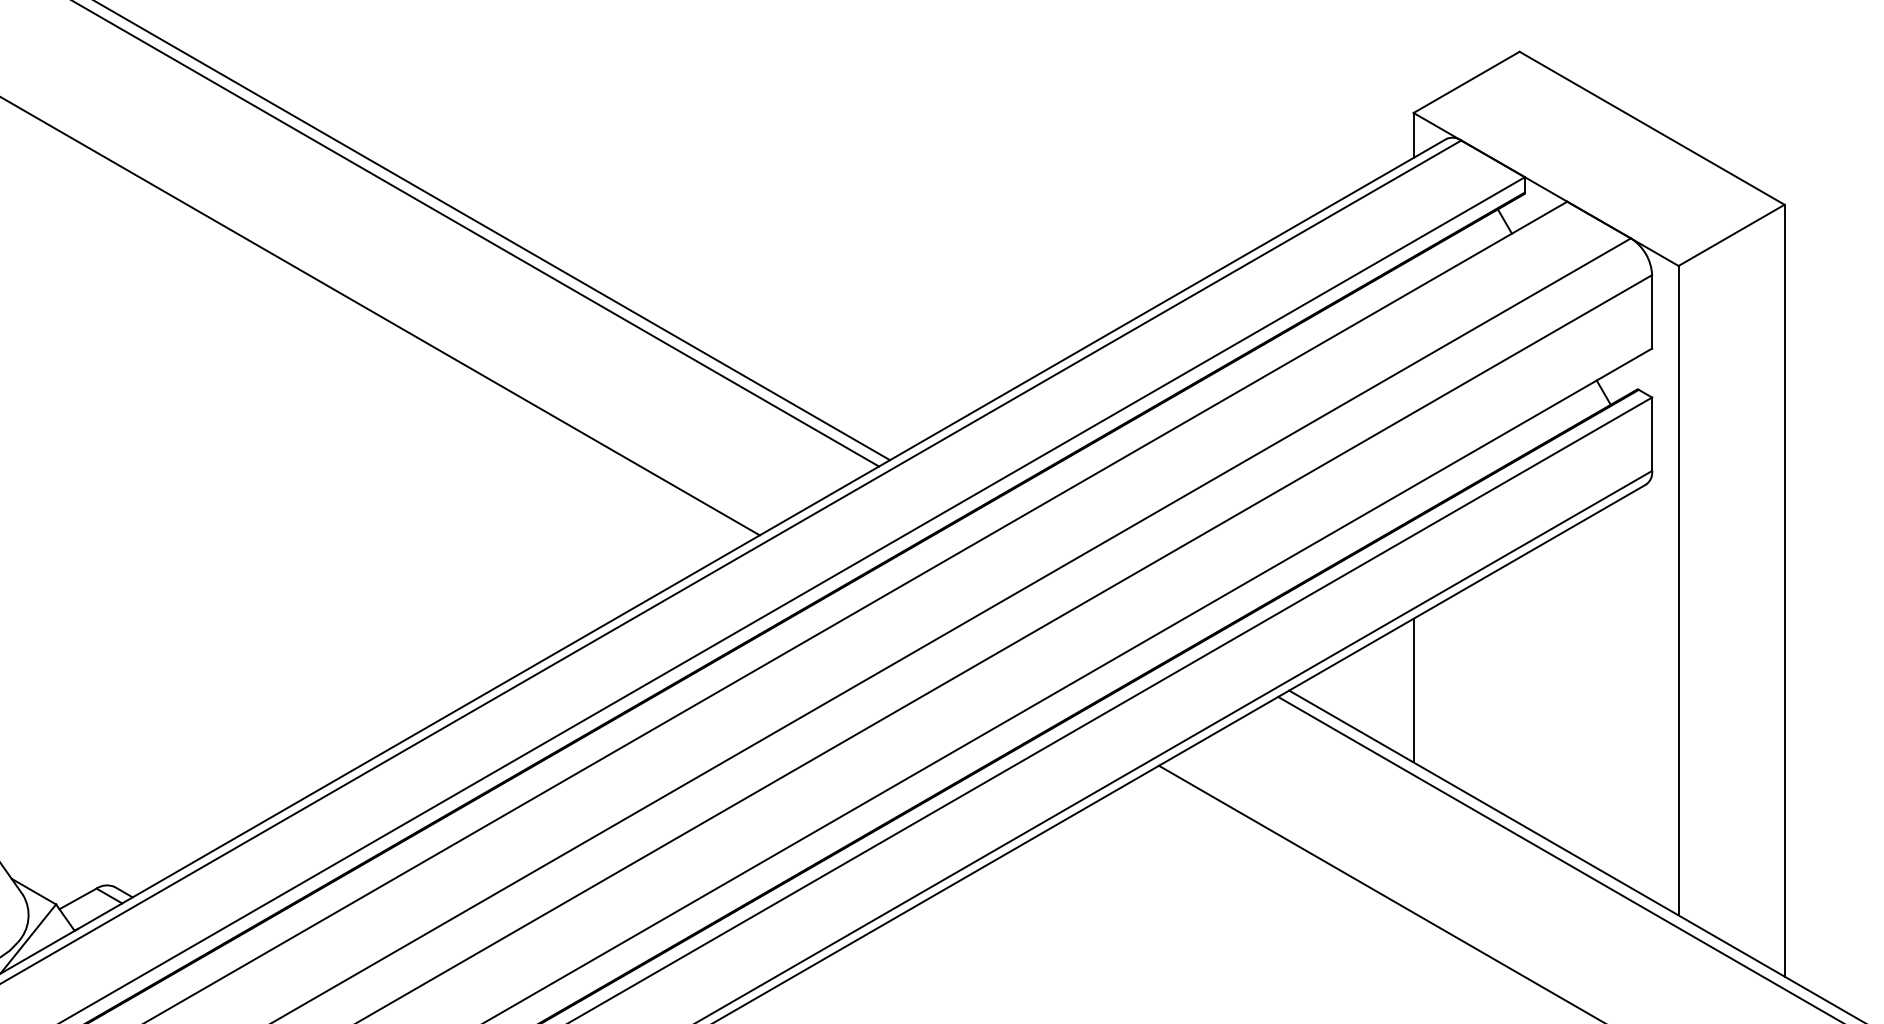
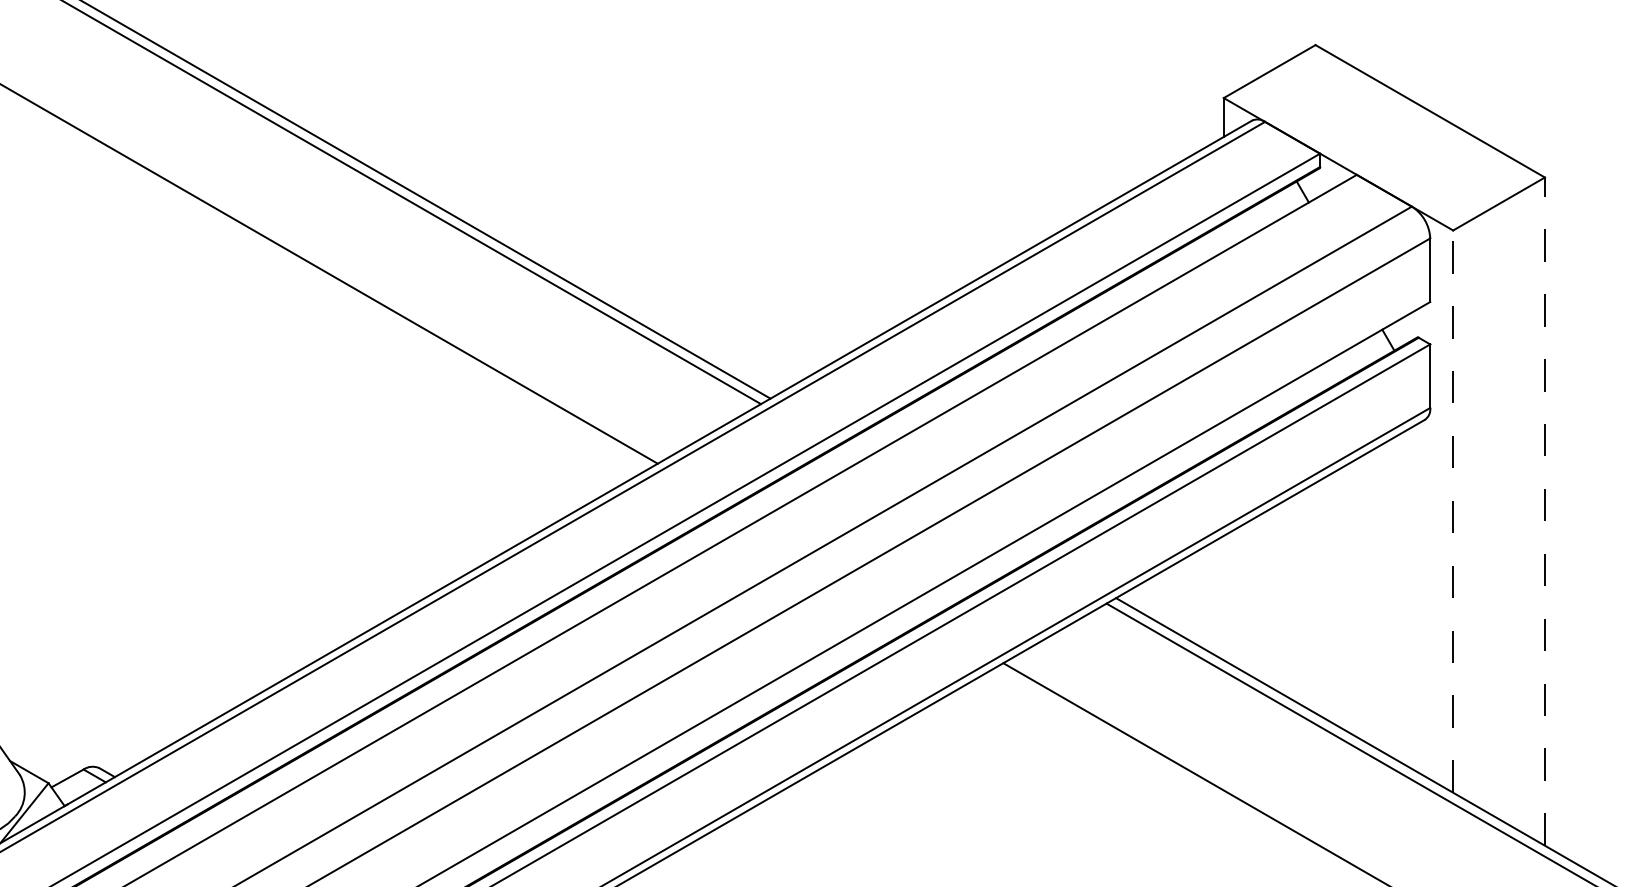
line: (1678, 590) -> (1453, 511), solid -> dashed
line: (1784, 590) -> (1544, 511), solid -> dashed
line: (1413, 690) -> (1223, 598), removed

